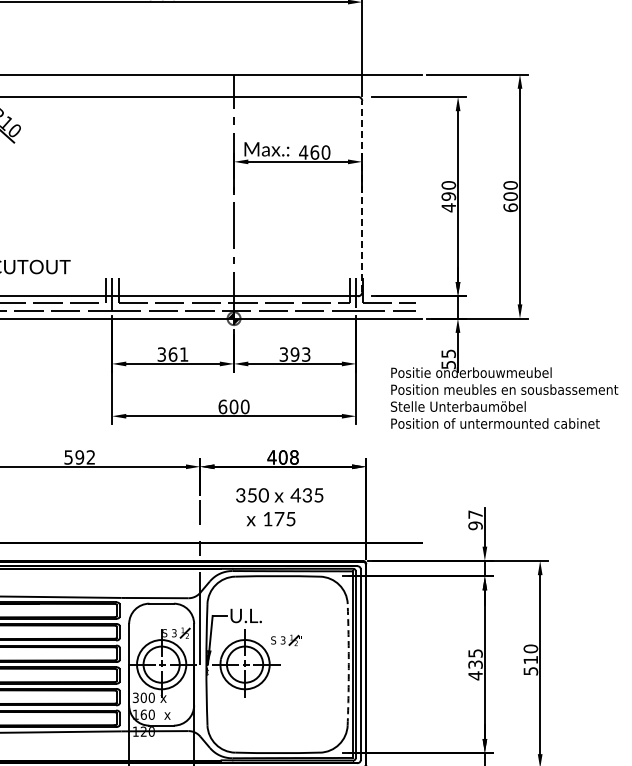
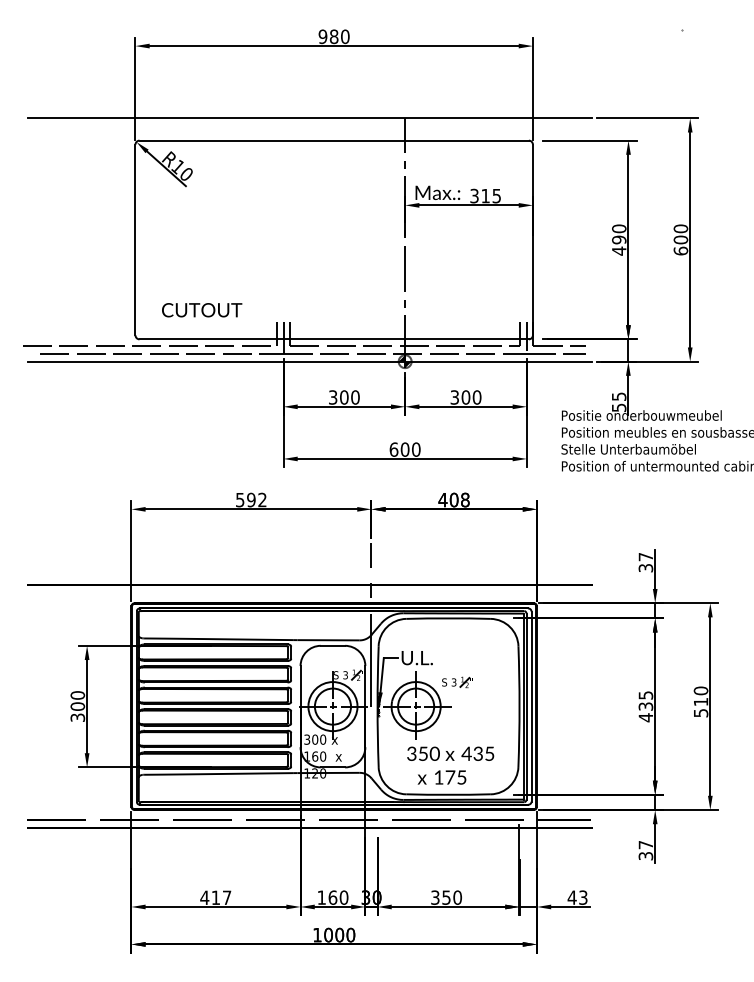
text: (314, 151) -> (485, 195), 460 -> 315
line: (361, 196) -> (532, 239), dashed -> solid
text: (178, 354) -> (349, 397), 361 -> 300
text: (300, 354) -> (471, 397), 393 -> 300
text: (279, 507) -> (450, 765), moved
text: (475, 525) -> (645, 567), 97 -> 37
arc: (348, 664) -> (519, 706), dashed -> solid

